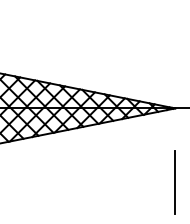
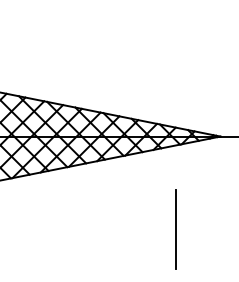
line: (174, 182) -> (175, 229), moved

